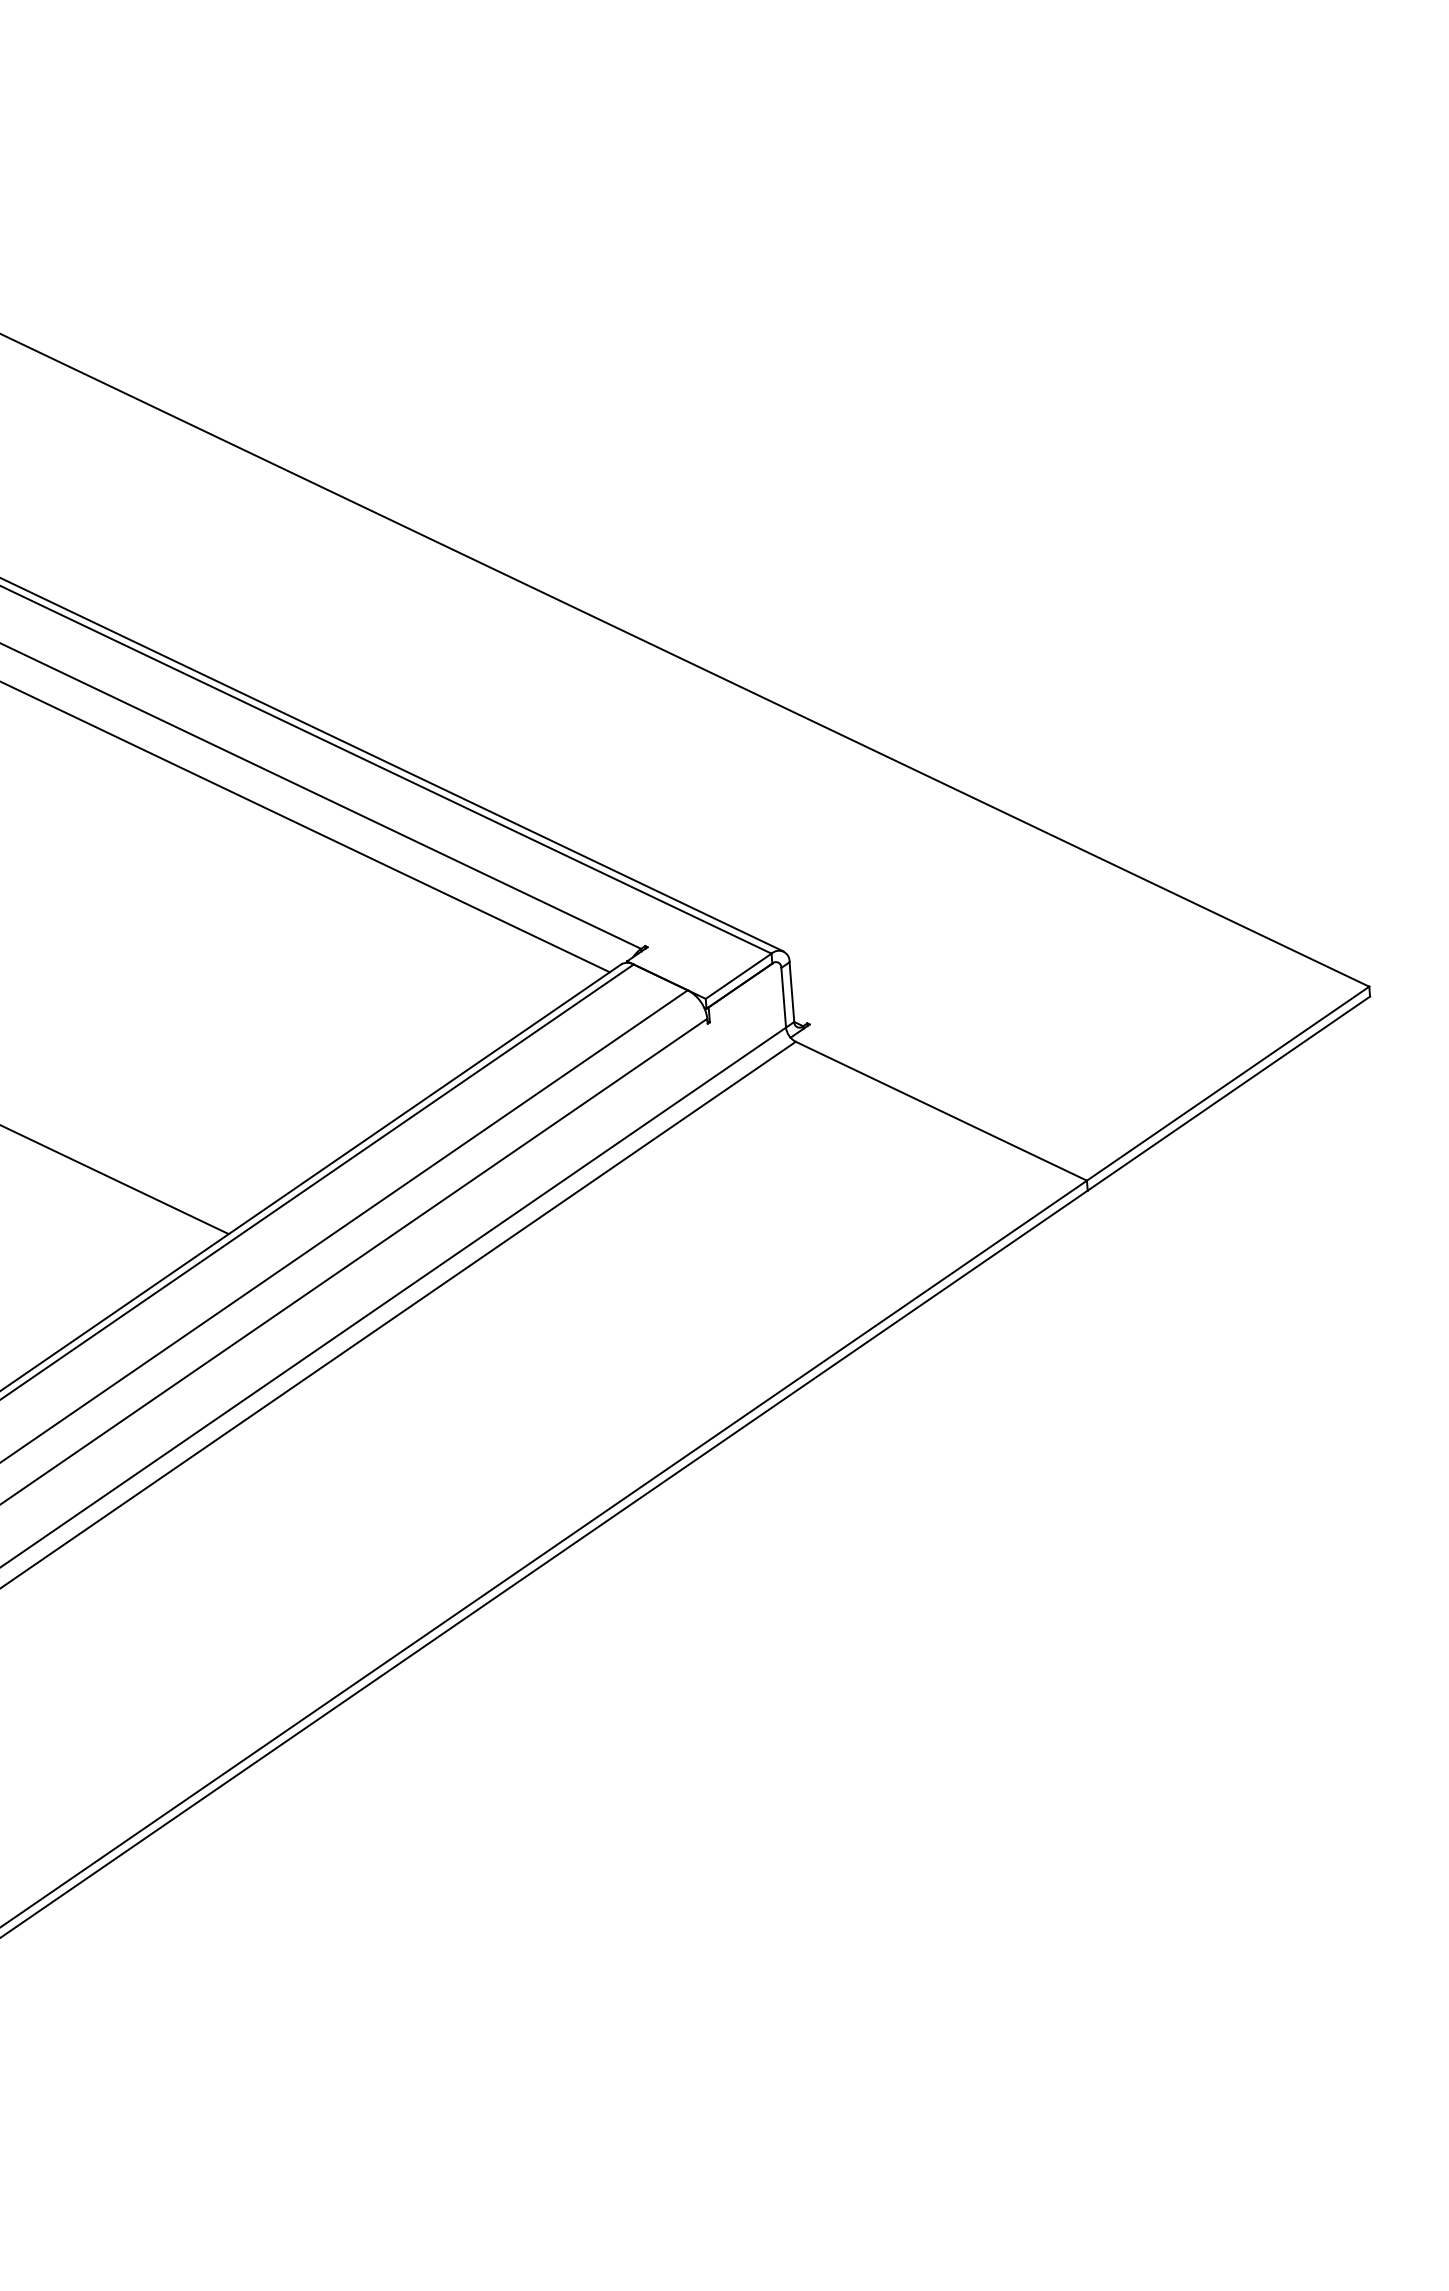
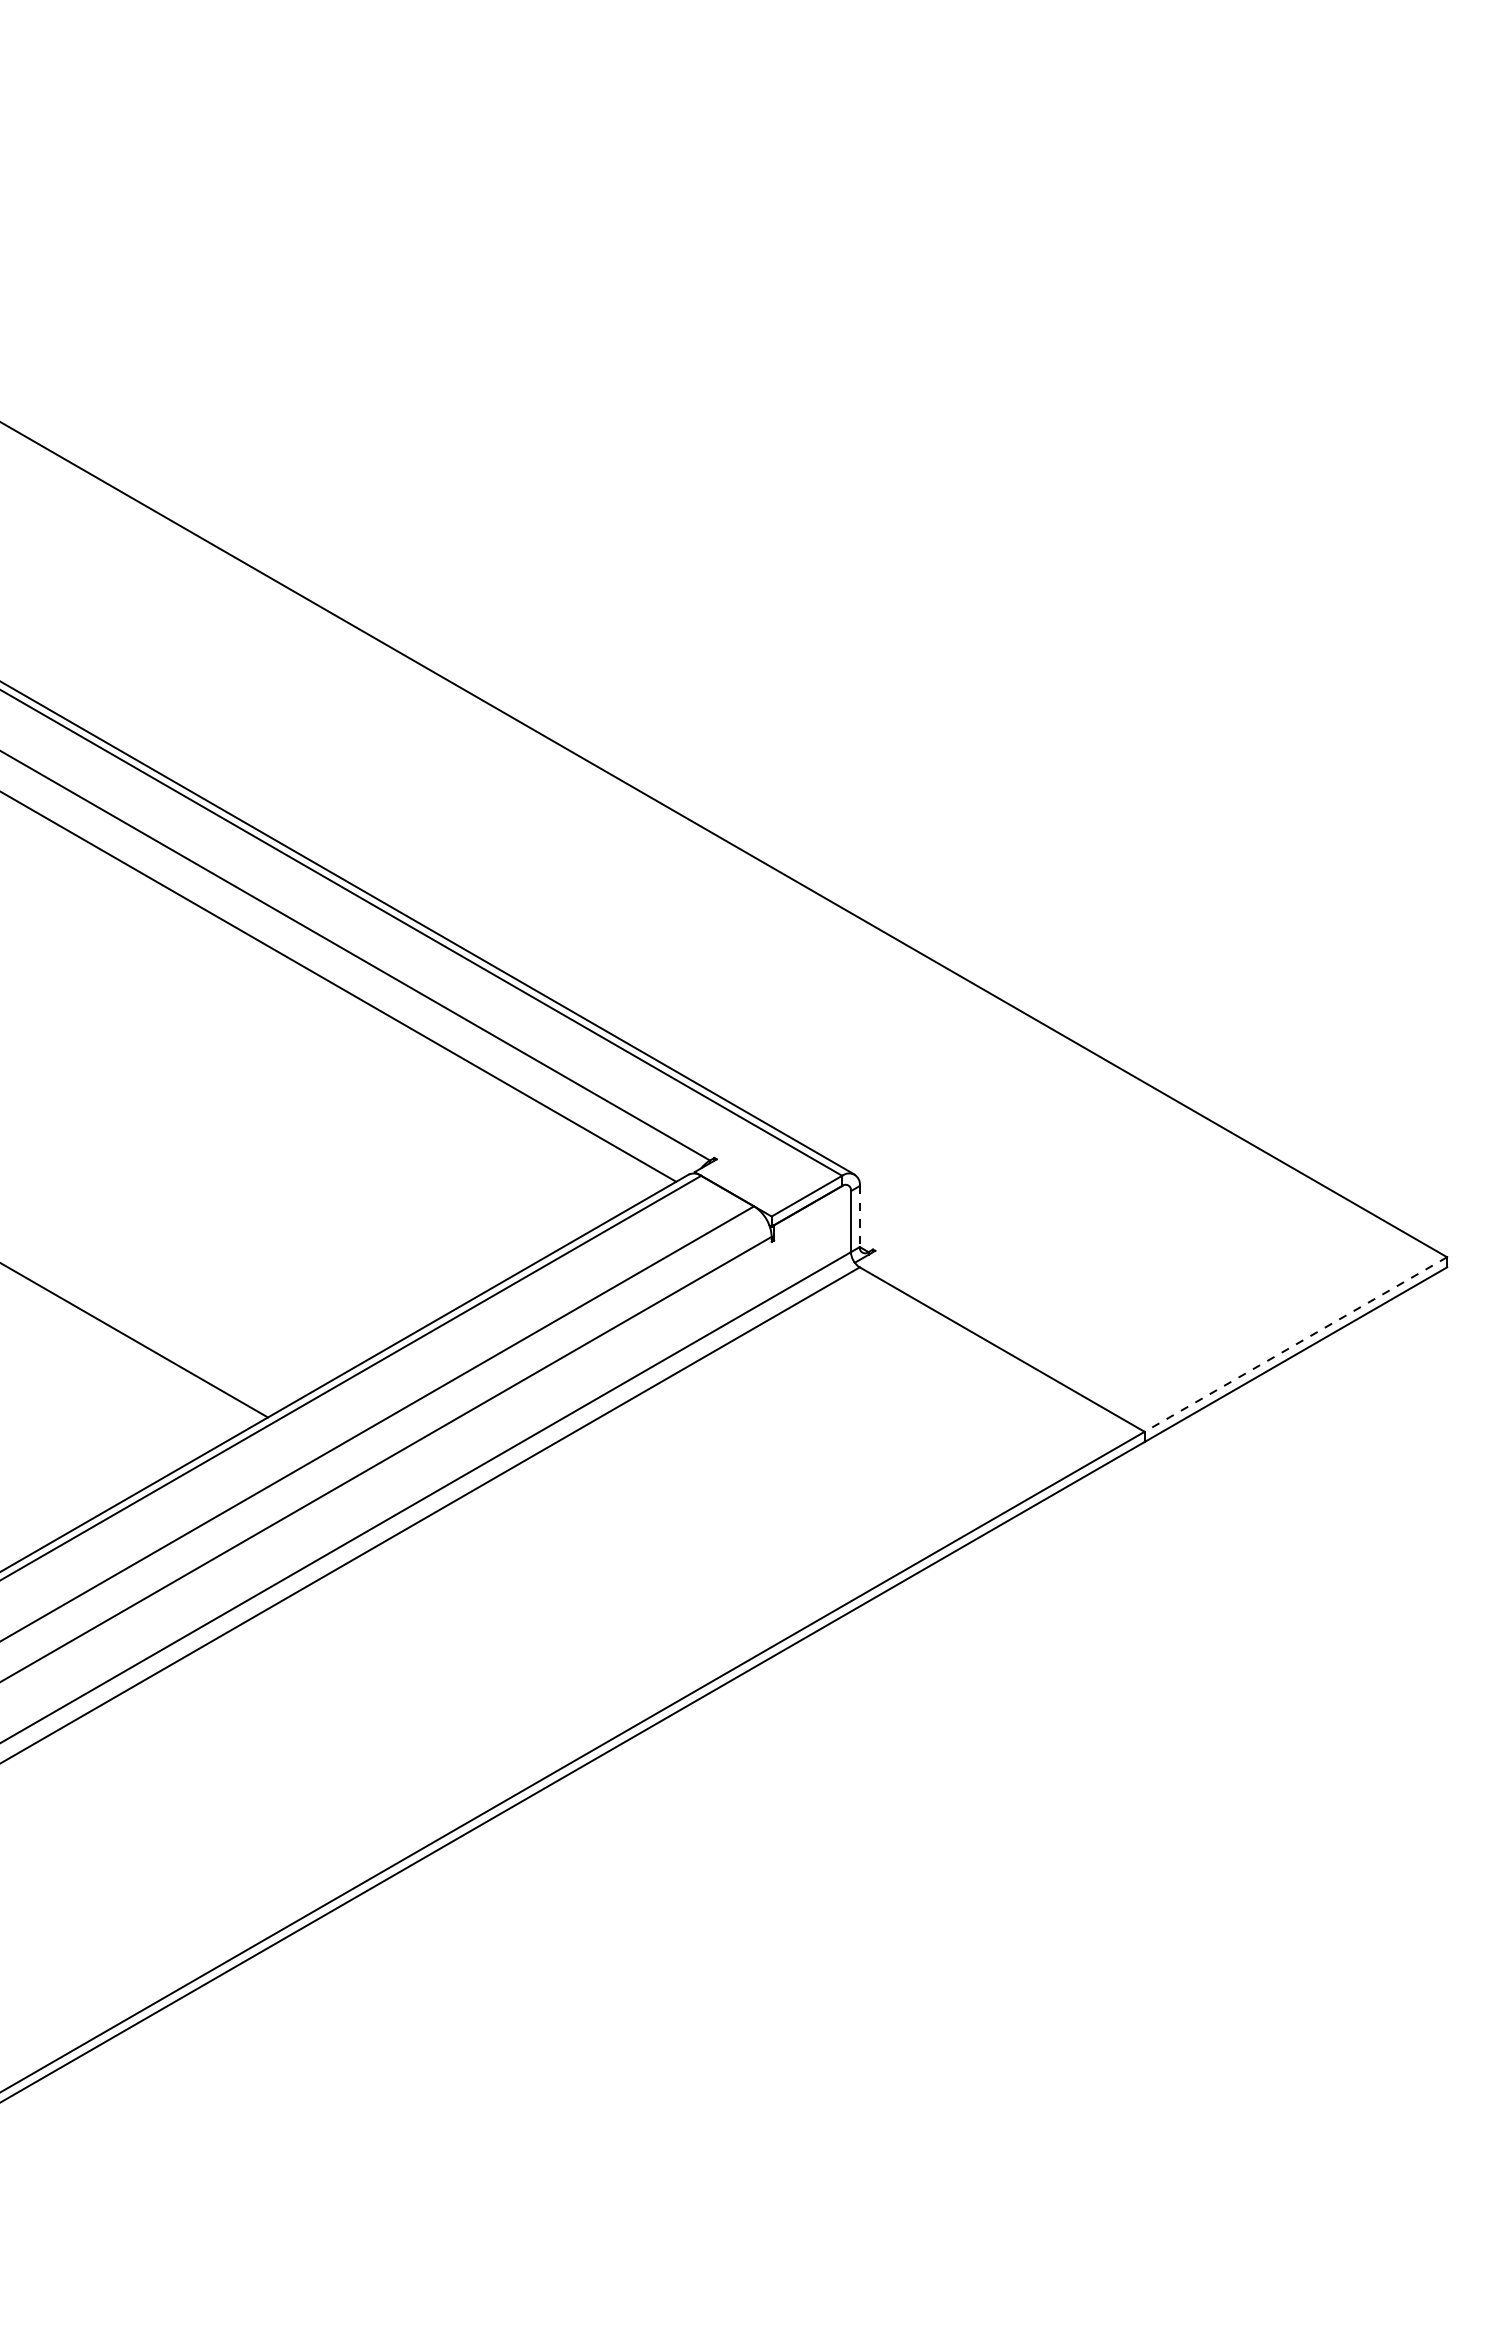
line: (791, 992) -> (859, 1216), solid -> dashed
line: (1227, 1083) -> (1295, 1344), solid -> dashed

